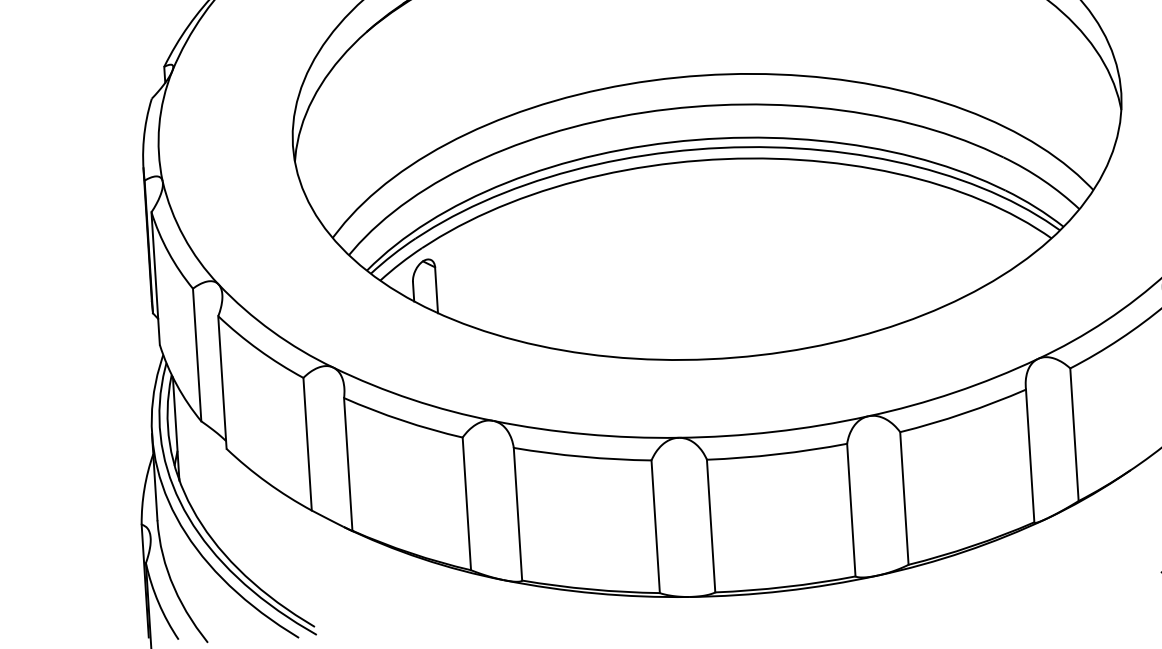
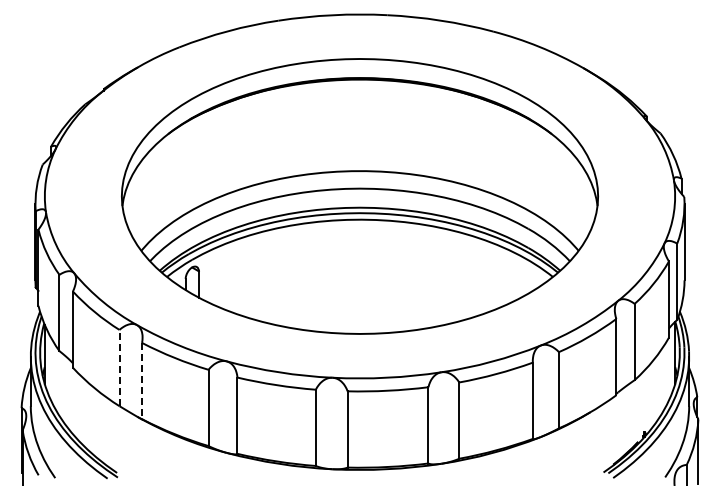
line: (307, 443) -> (119, 367), solid -> dashed
line: (349, 465) -> (142, 381), solid -> dashed

